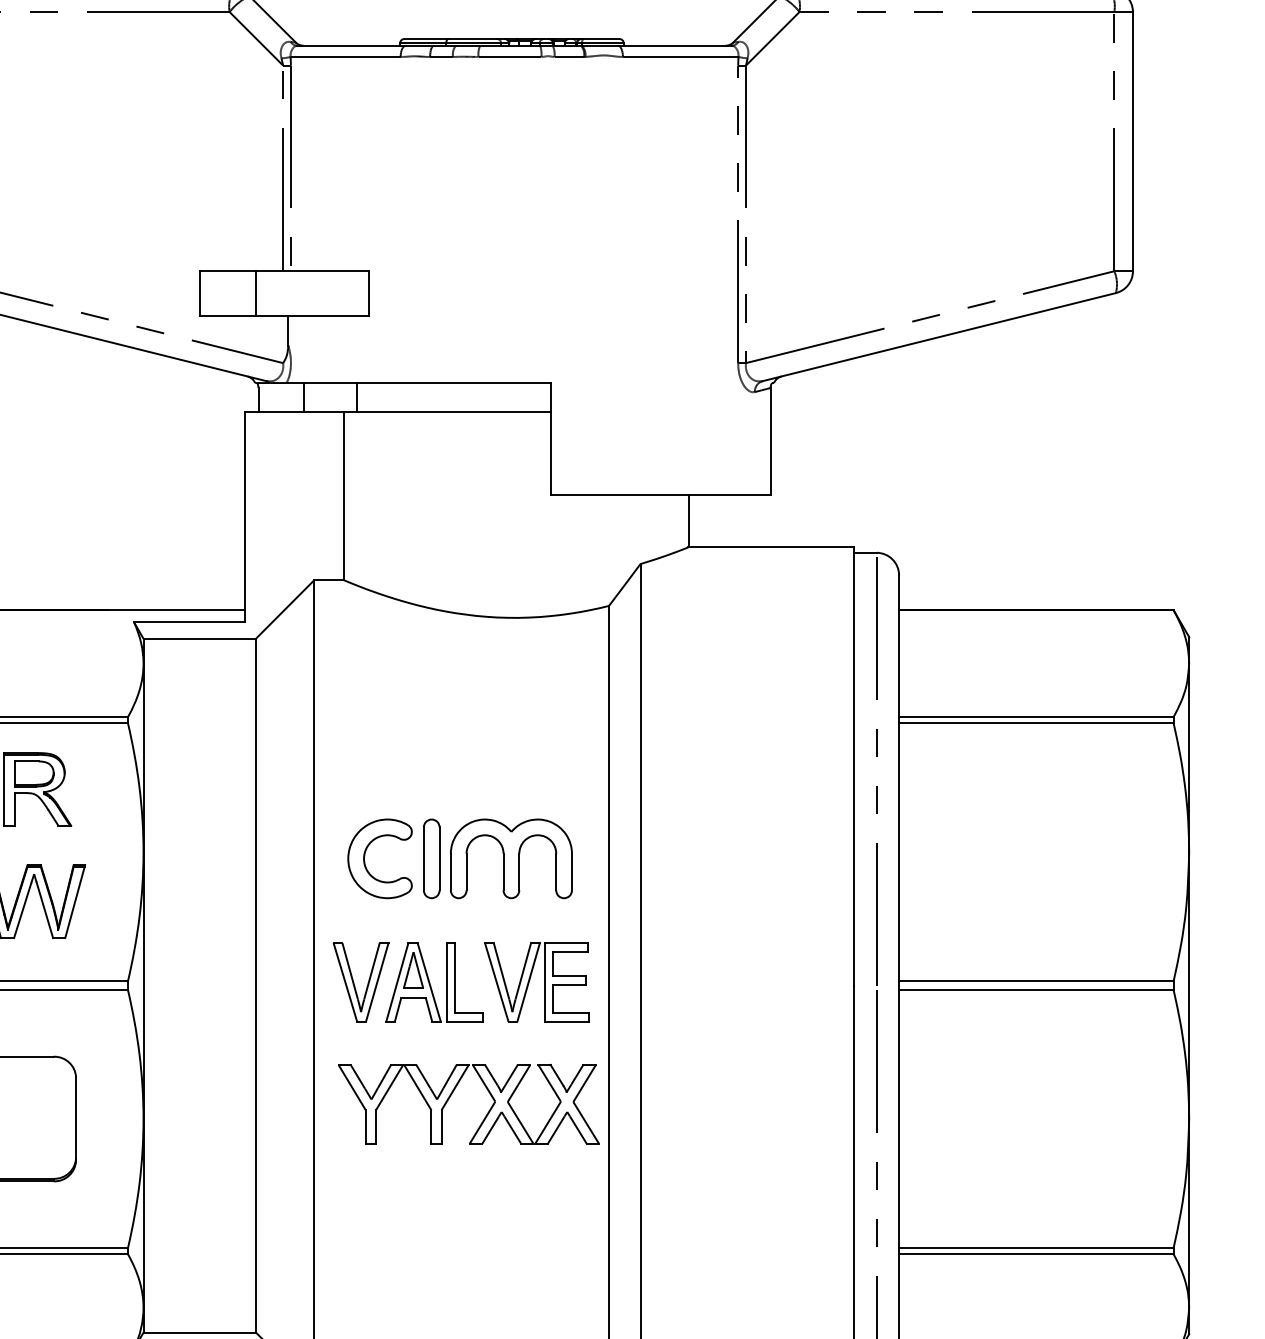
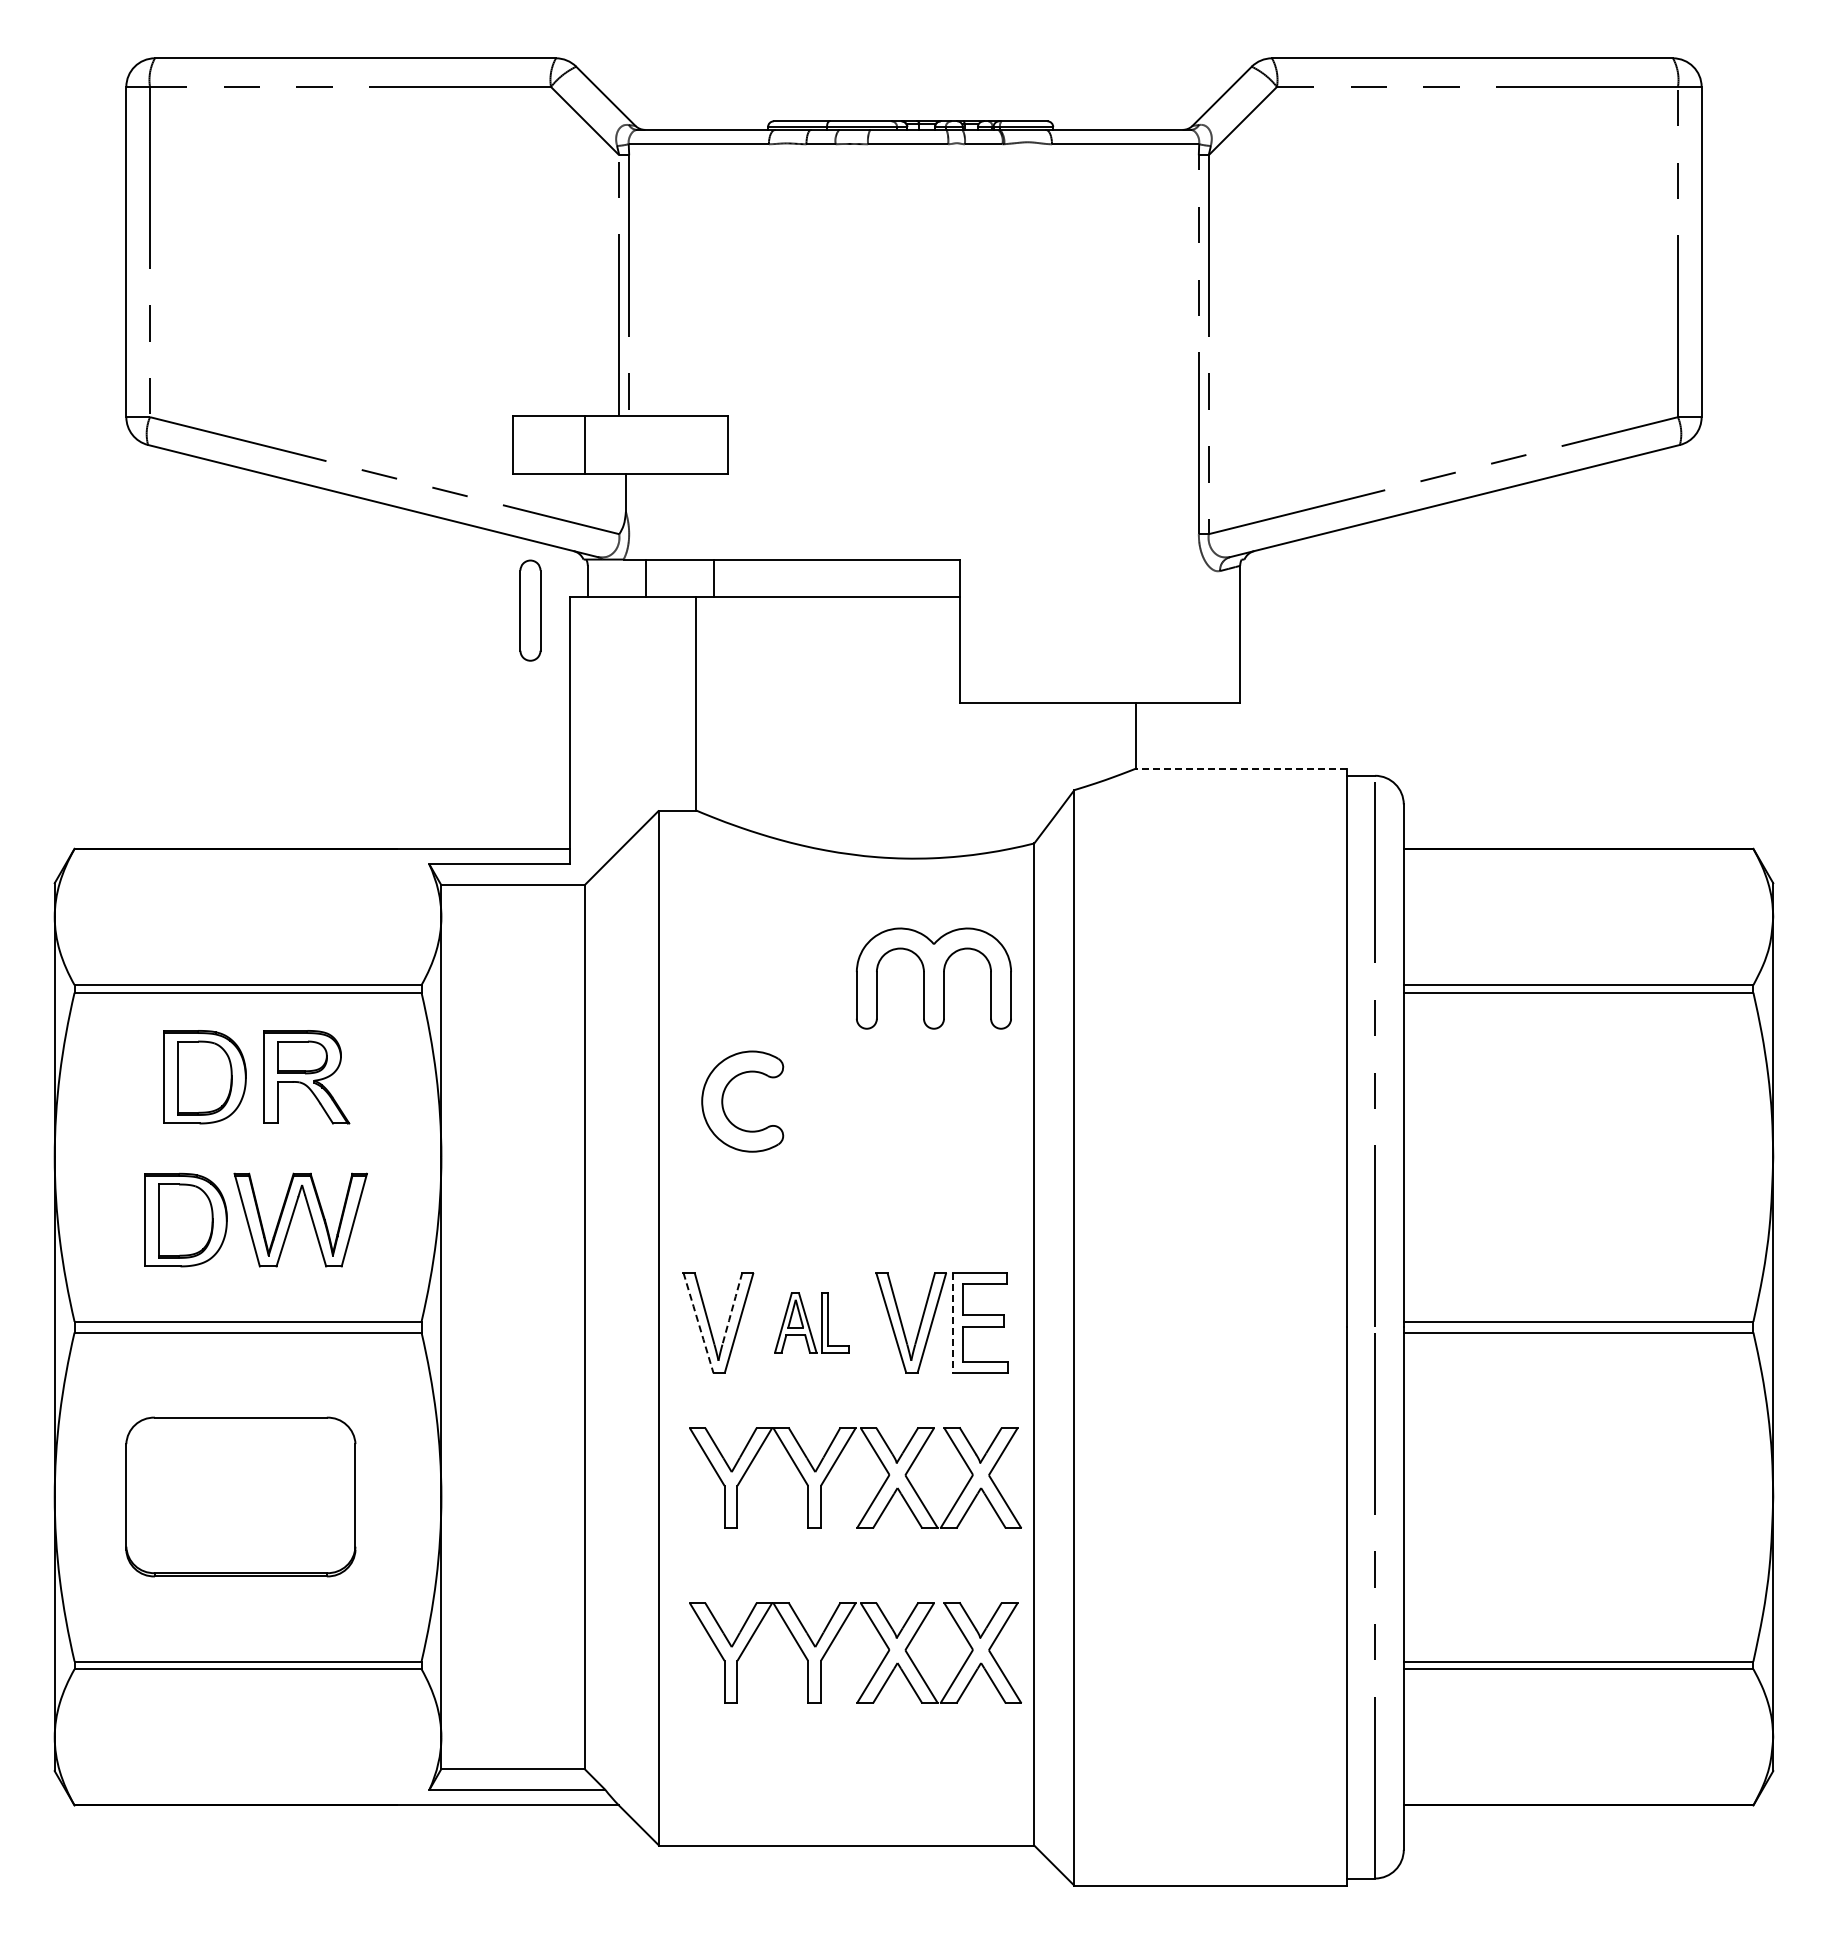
line: (770, 547) -> (1240, 768), solid -> dashed
part: (365, 858) -> (723, 1101), moved
part: (431, 858) -> (530, 610), moved
part: (511, 858) -> (933, 978), moved
line: (372, 971) -> (732, 1309), solid -> dashed
line: (345, 982) -> (698, 1323), solid -> dashed
part: (434, 982) -> (811, 1322), size x0.6
line: (545, 982) -> (953, 1323), solid -> dashed
part: (451, 1233) -> (833, 1642), added

